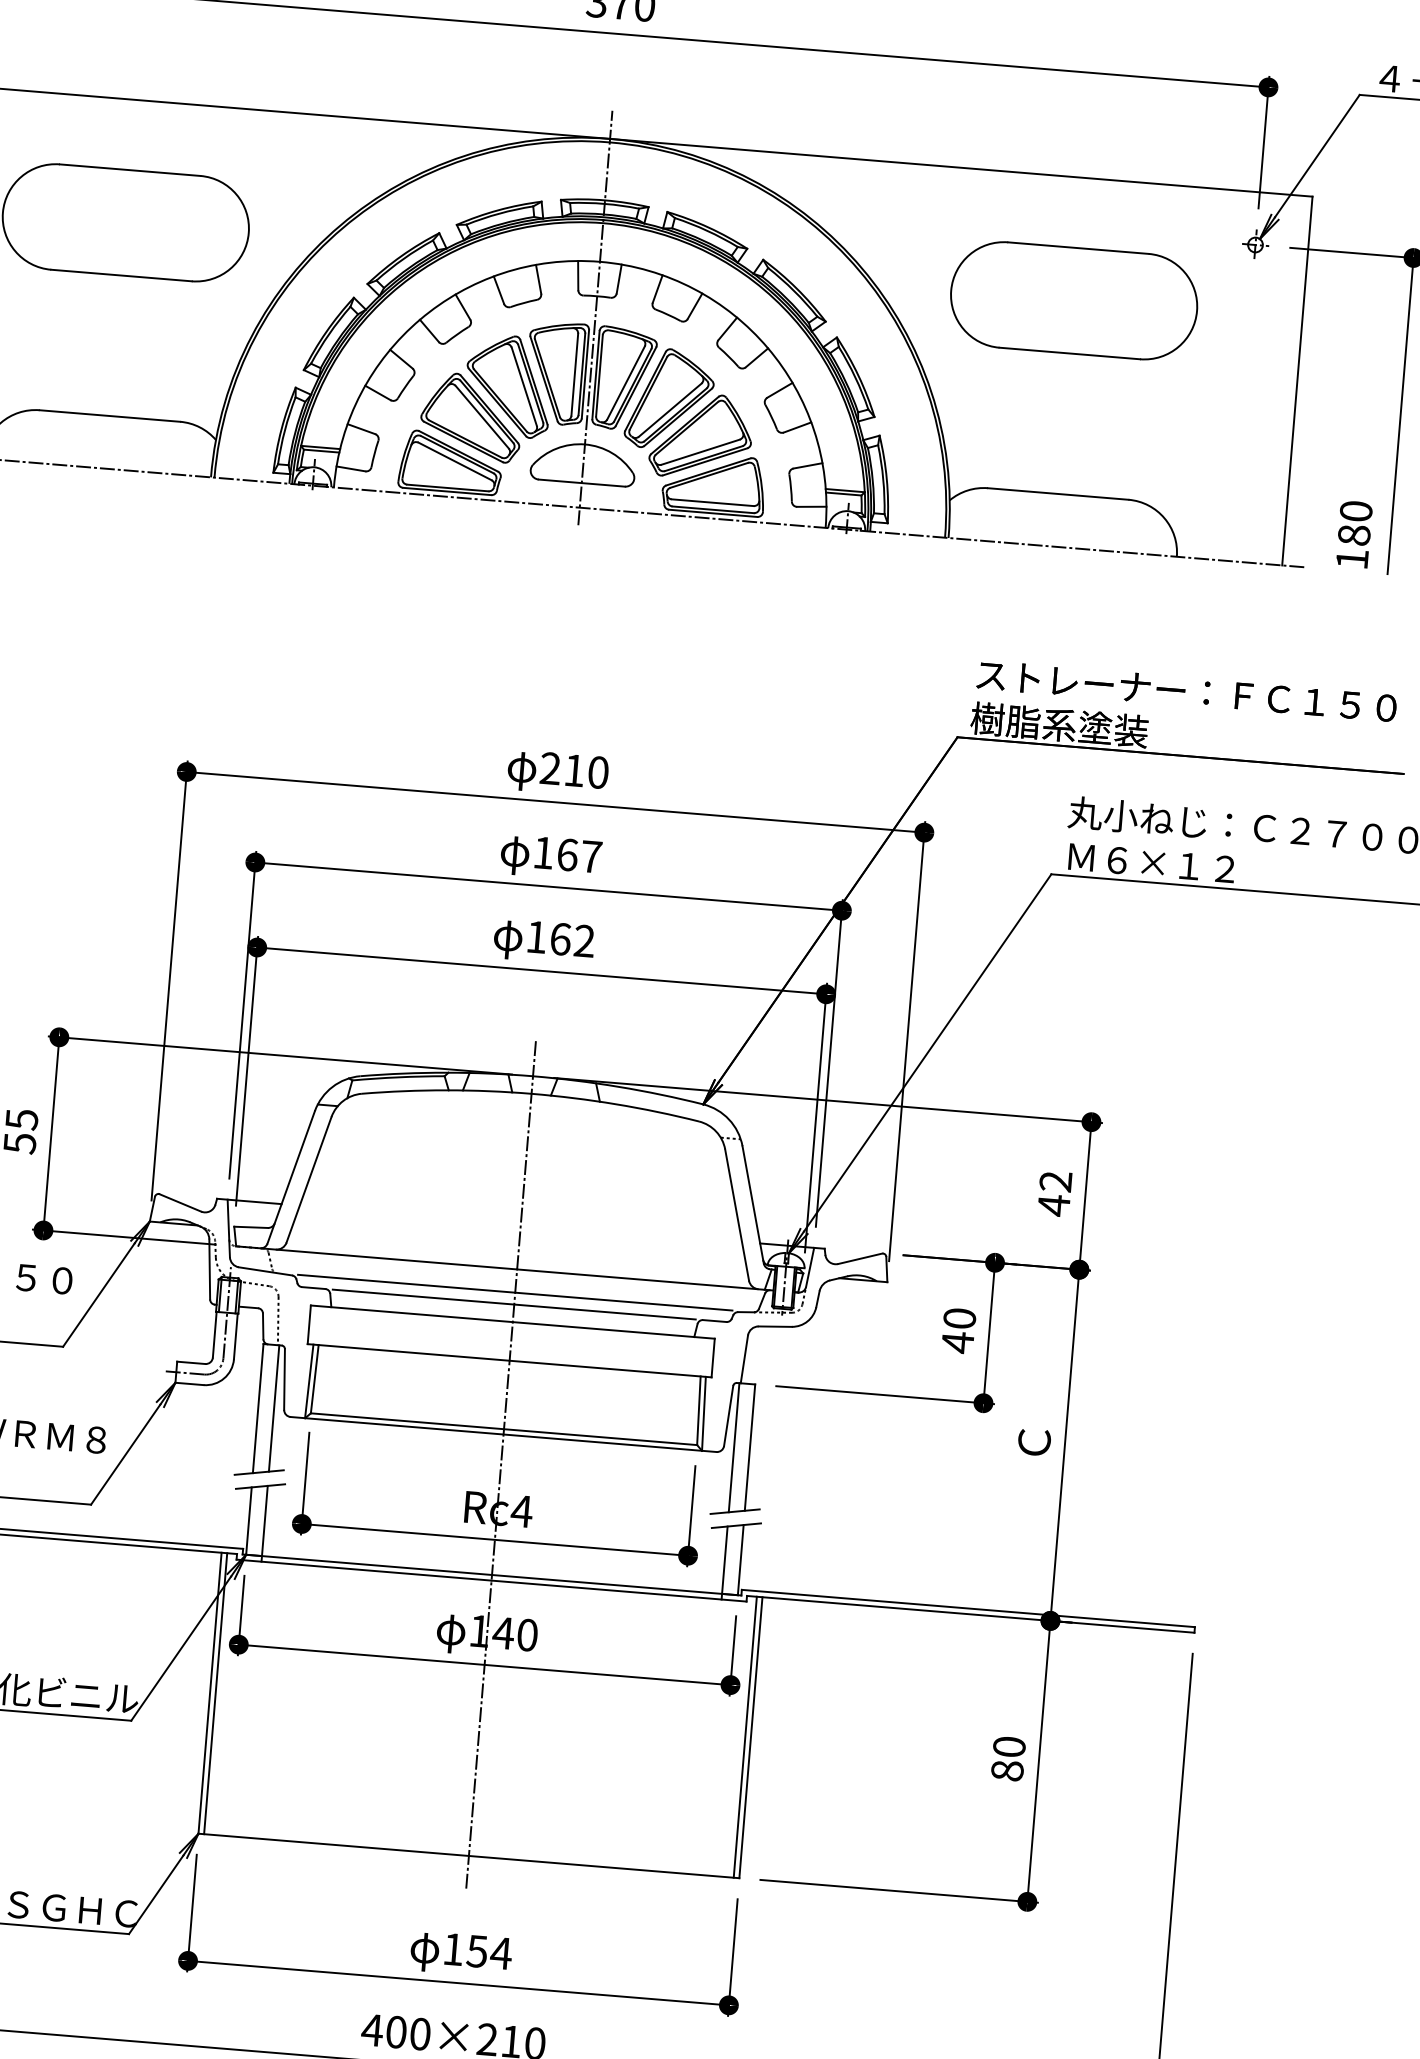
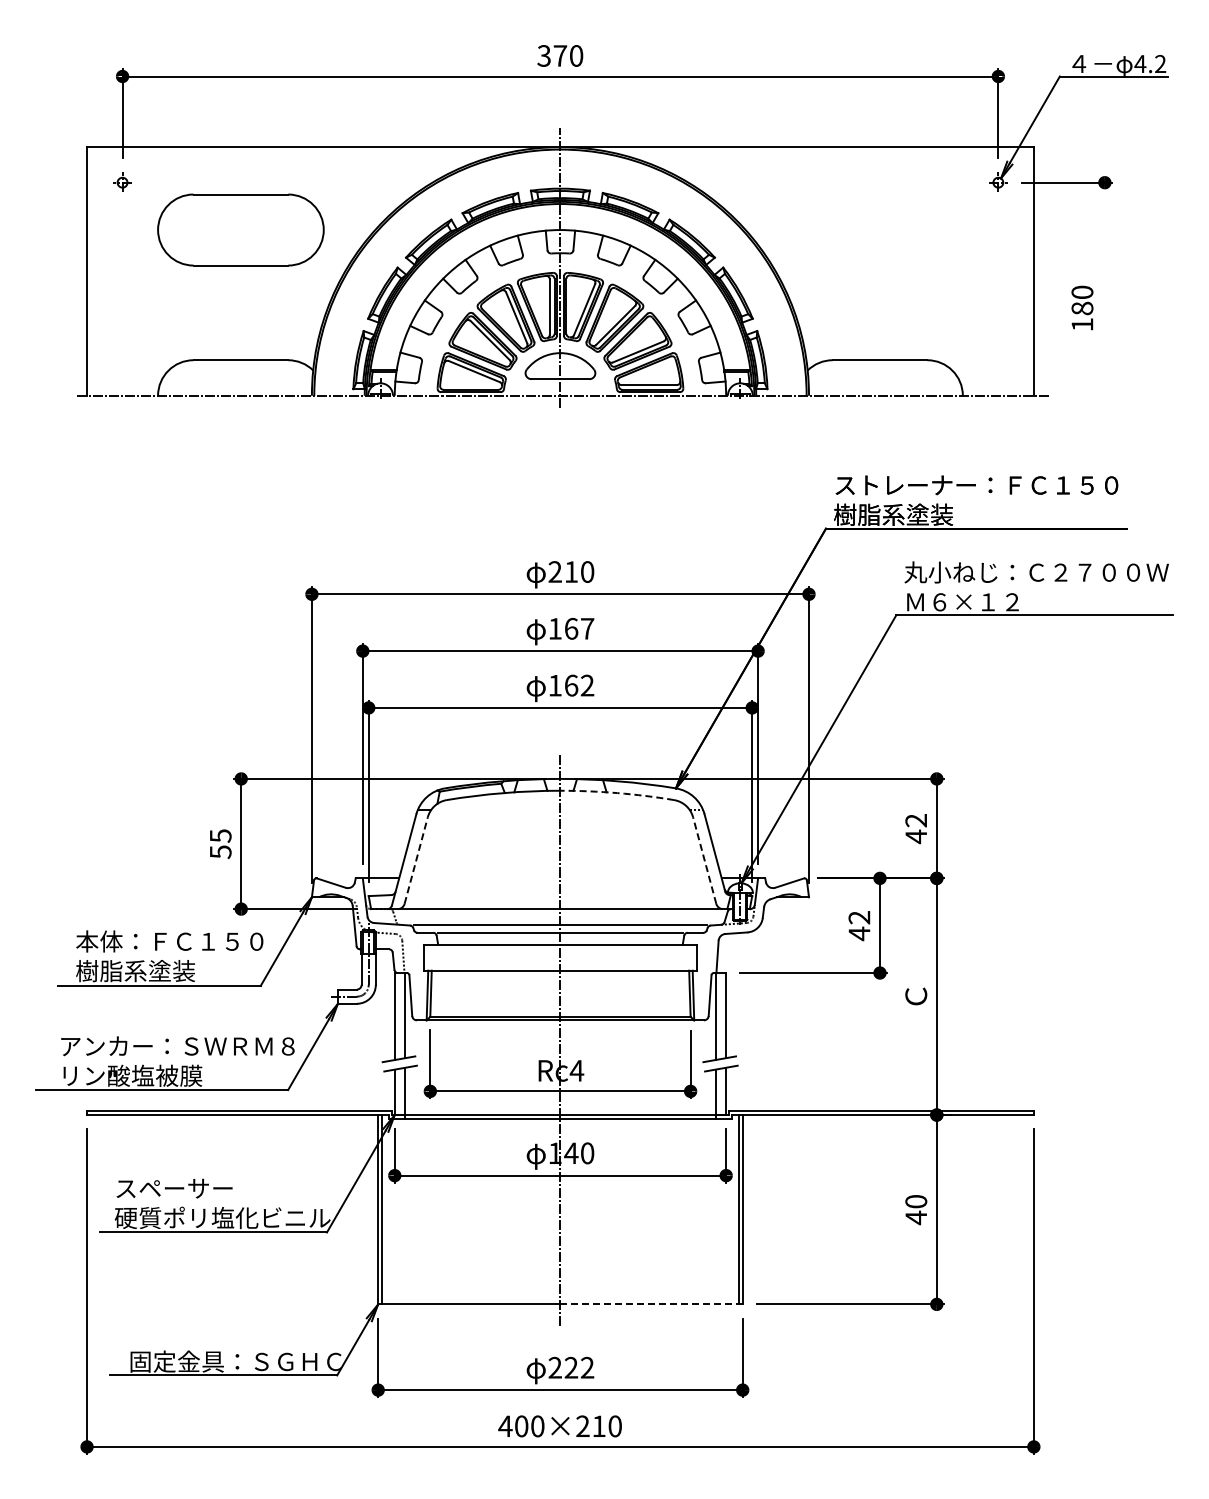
part: (1073, 299) -> (879, 229), removed
line: (1400, 414) -> (1104, 288), removed
text: (1354, 533) -> (1082, 307), moved
arc: (615, 1104) -> (617, 793), solid -> dashed
line: (309, 1179) -> (416, 860), solid -> dashed
line: (736, 1214) -> (704, 860), solid -> dashed
text: (959, 1318) -> (859, 917), 40 -> 42
text: (1007, 1770) -> (916, 1217), 80 -> 40
line: (605, 1867) -> (652, 1304), solid -> dashed
text: (477, 1950) -> (571, 1367), 154 -> 222

